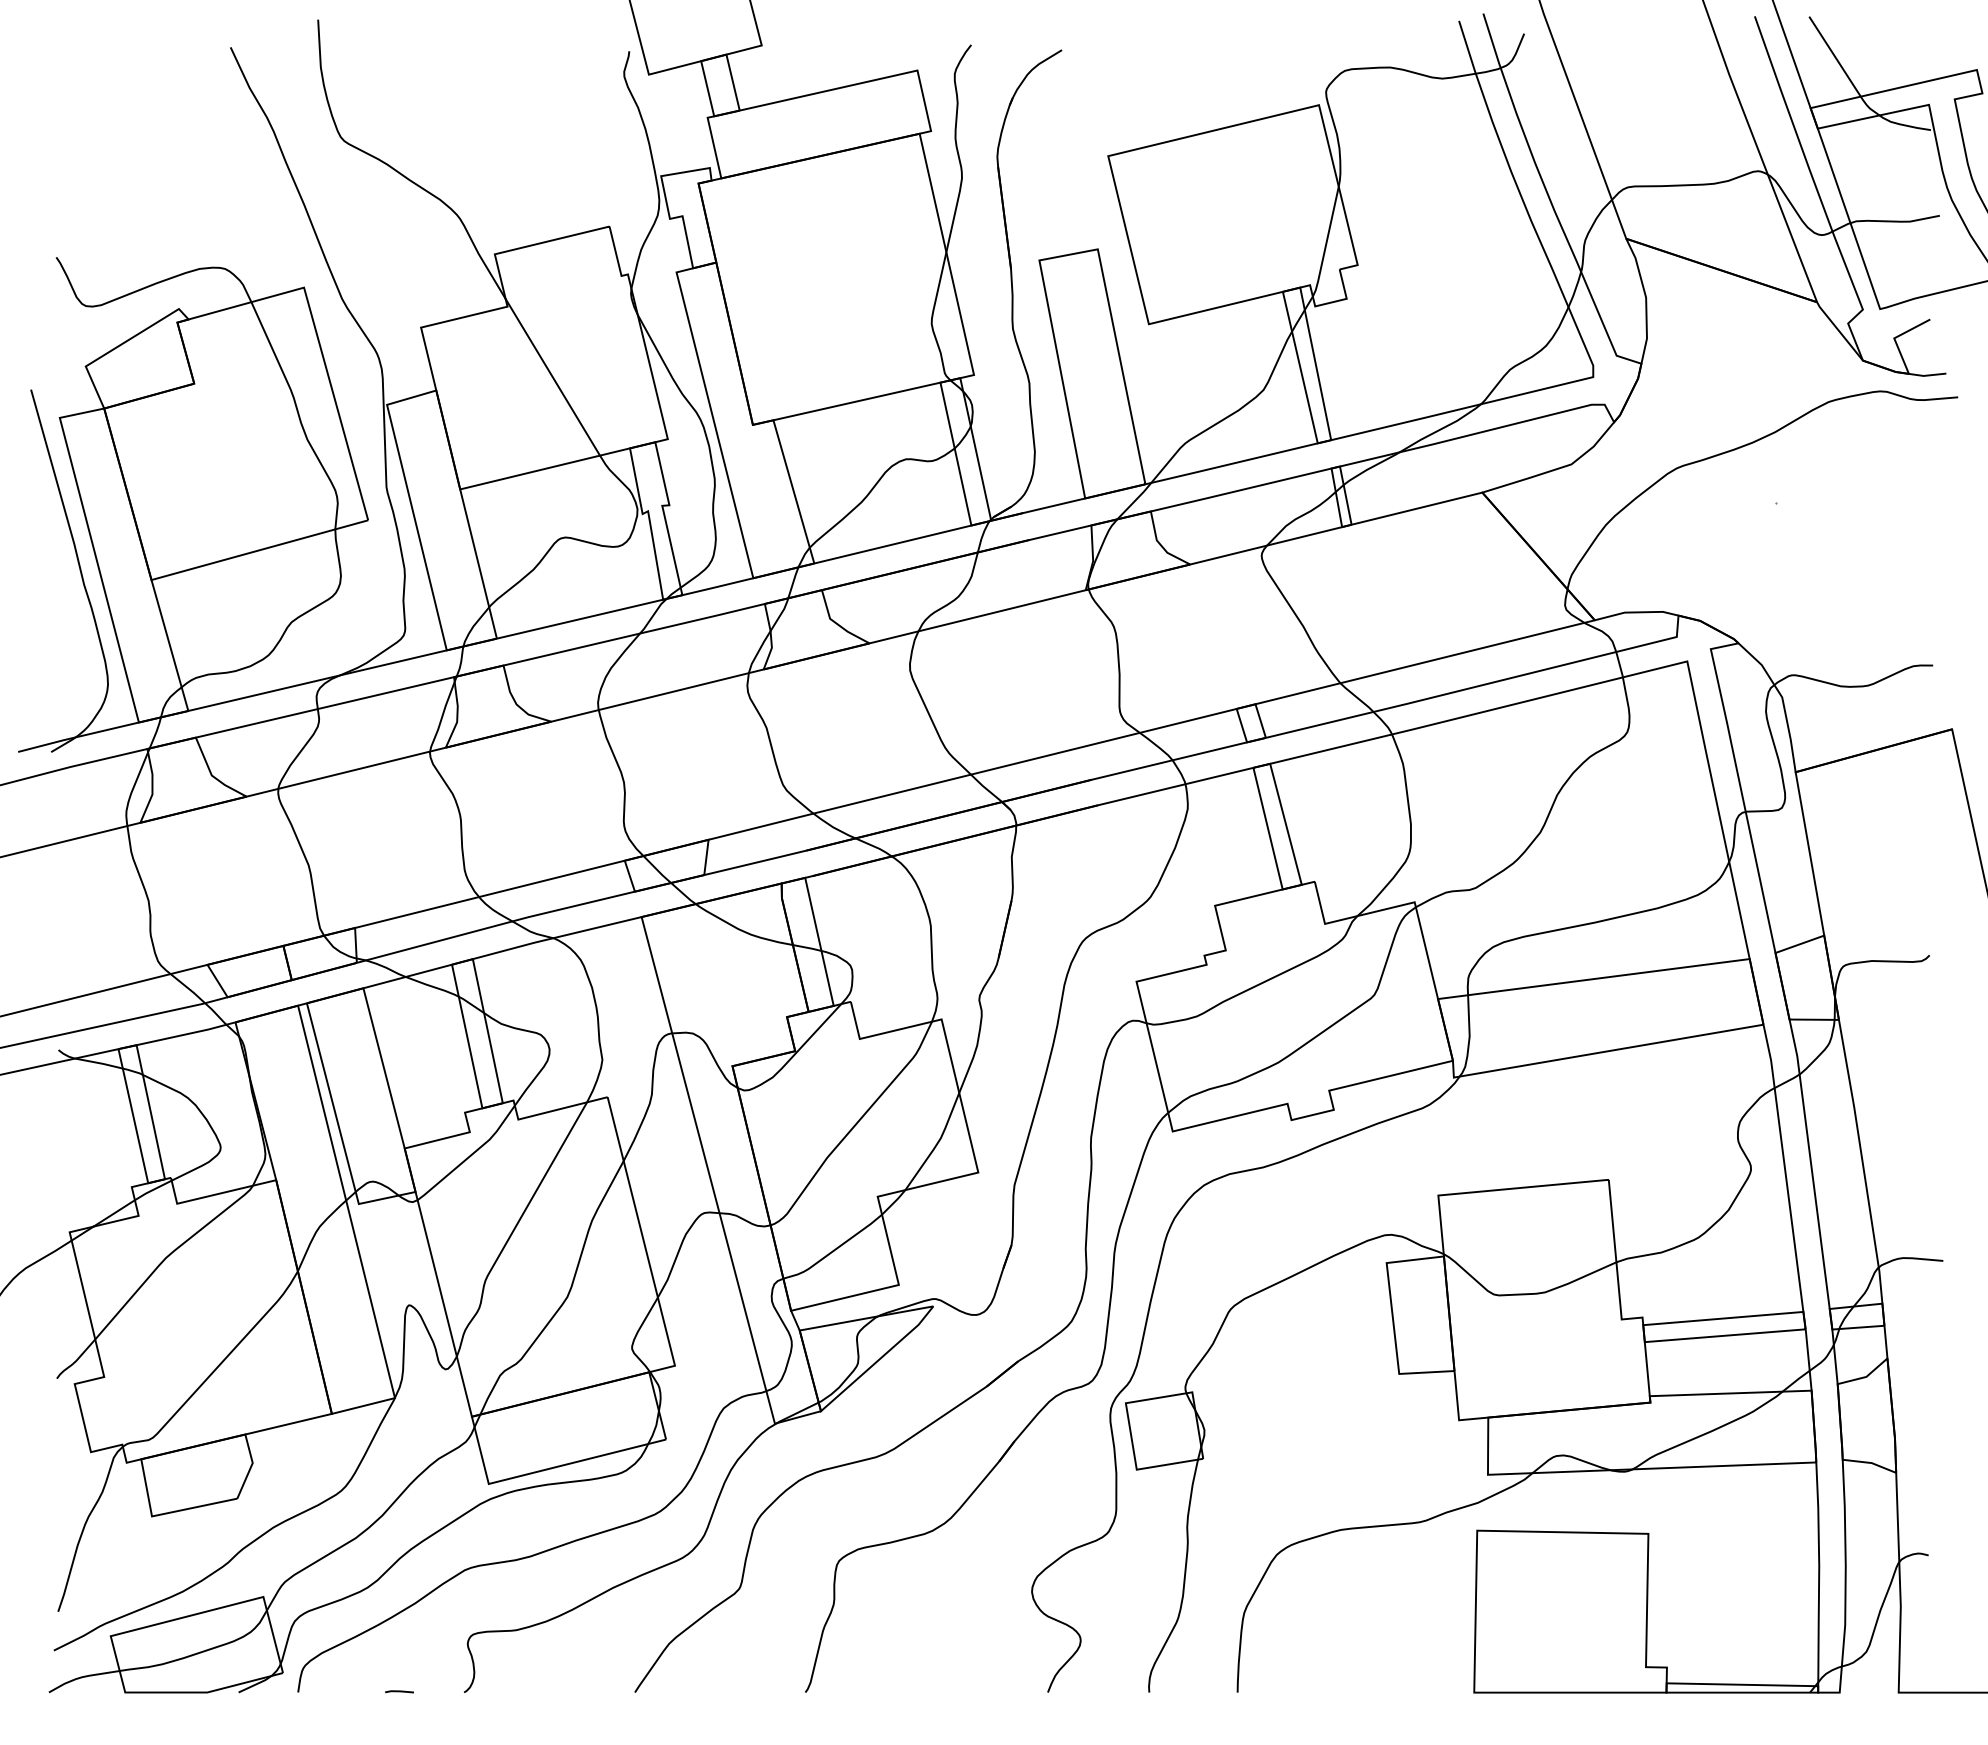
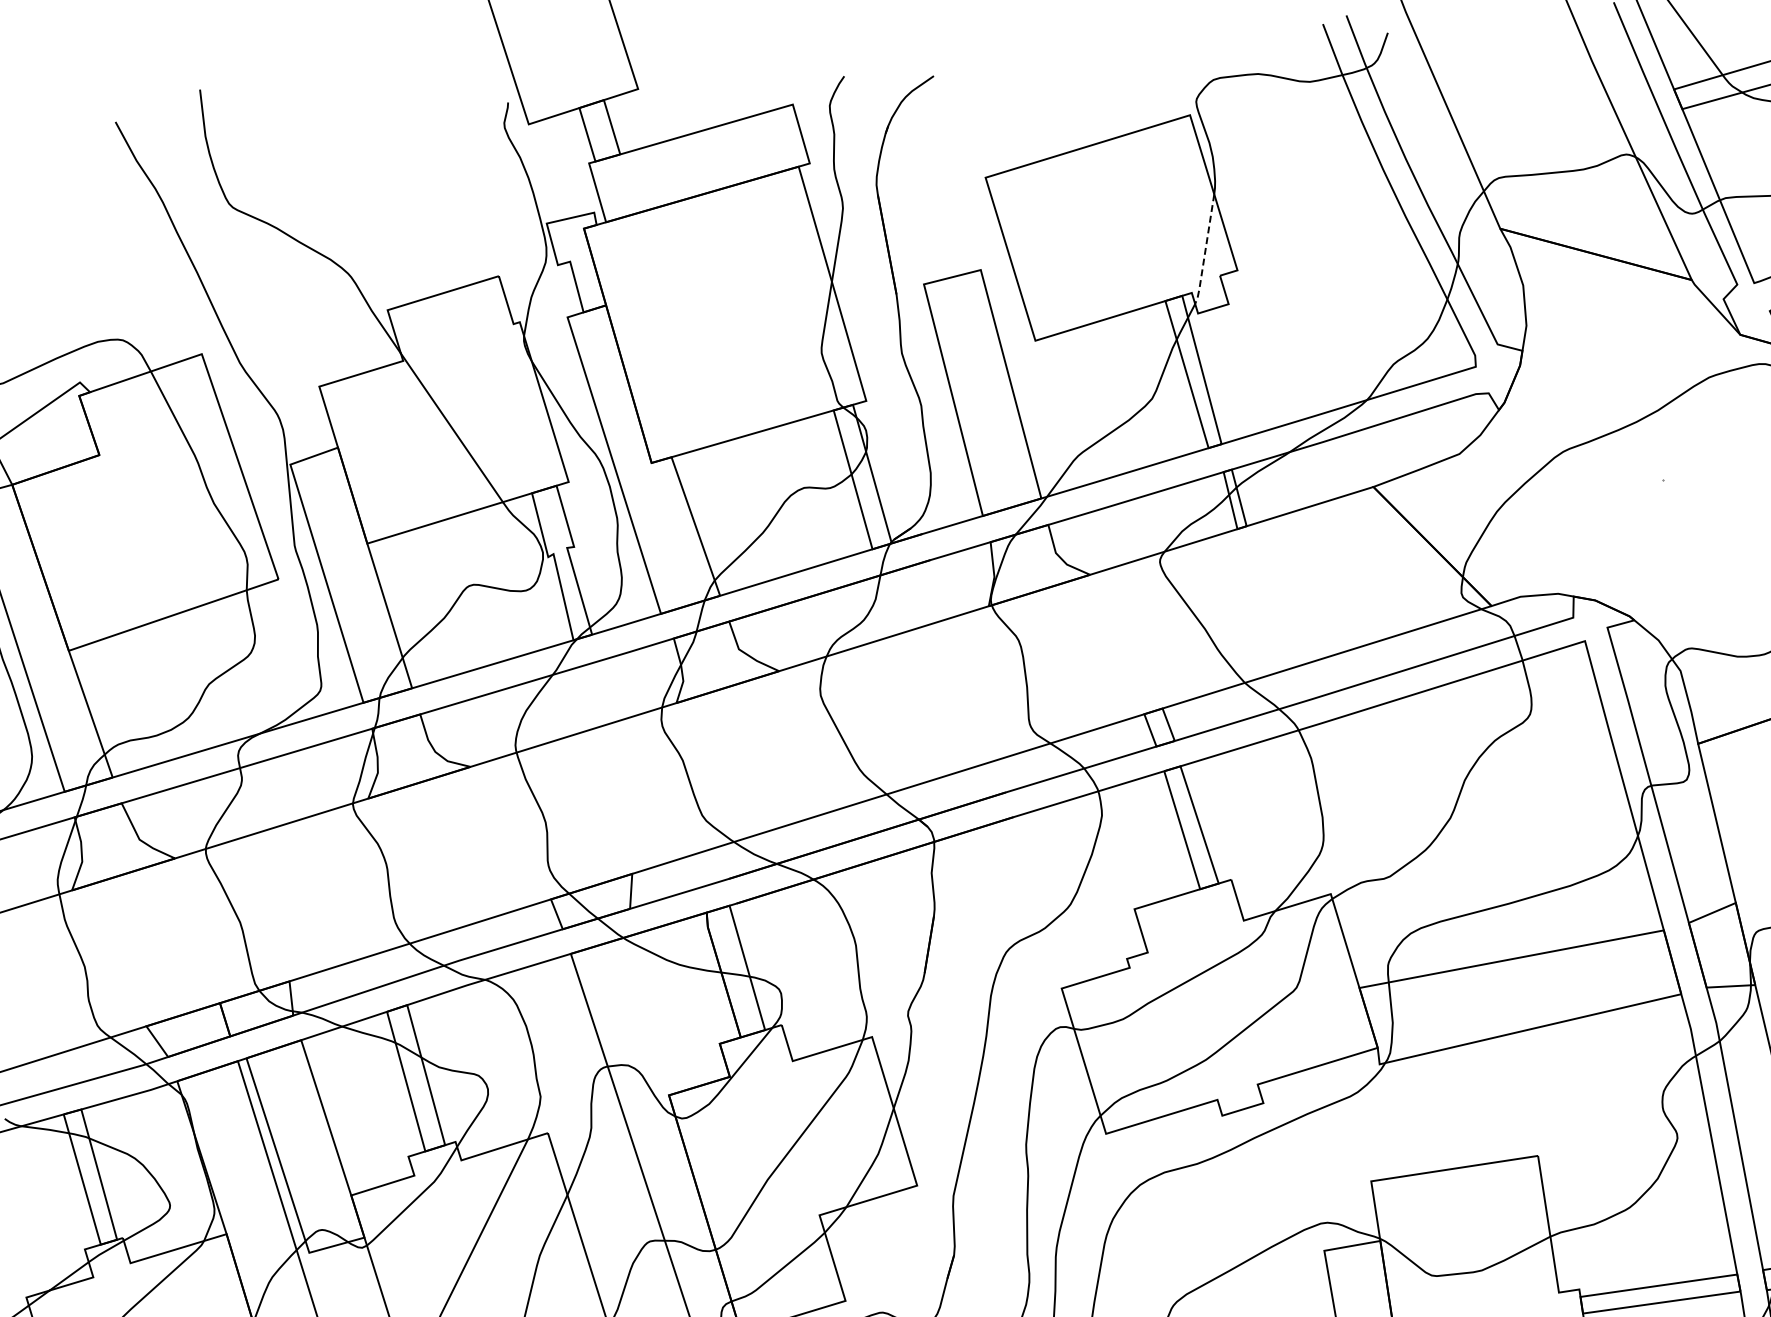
line: (1326, 243) -> (1205, 250), solid -> dashed

